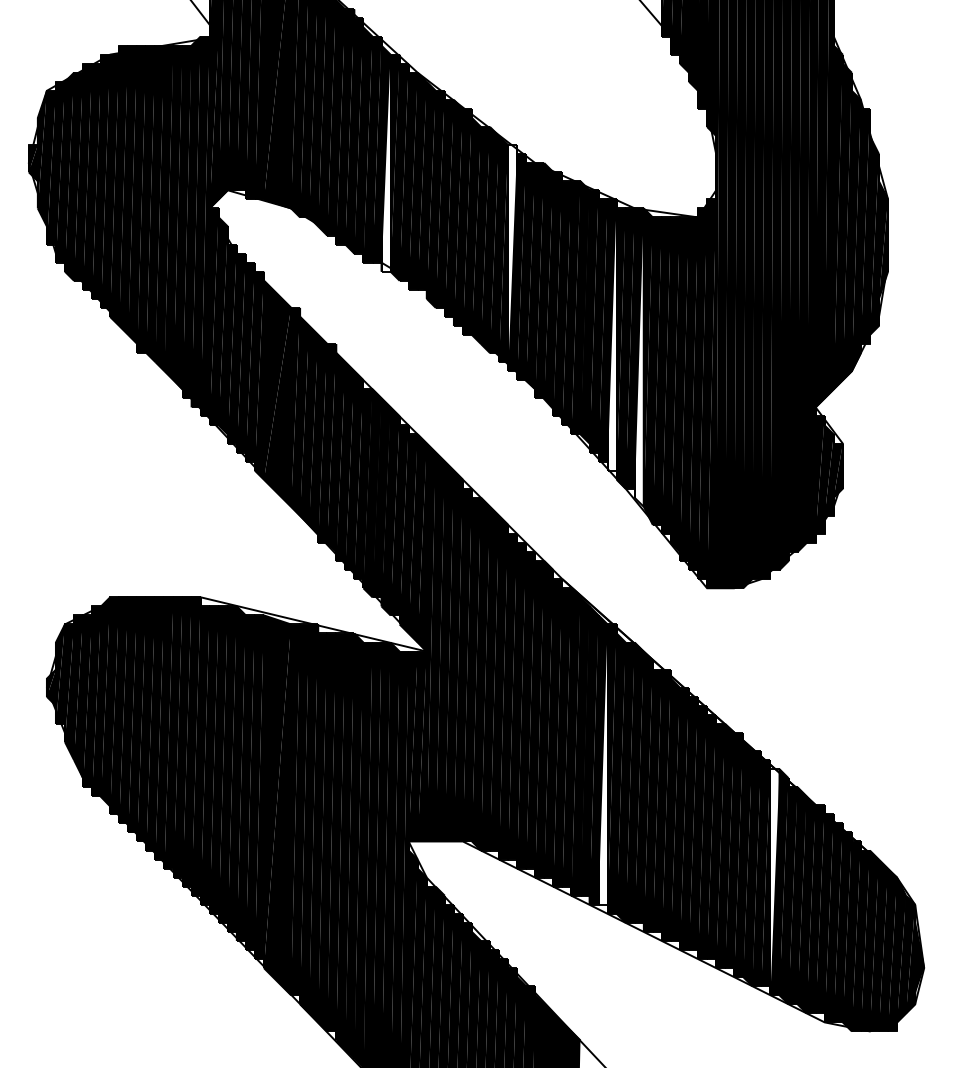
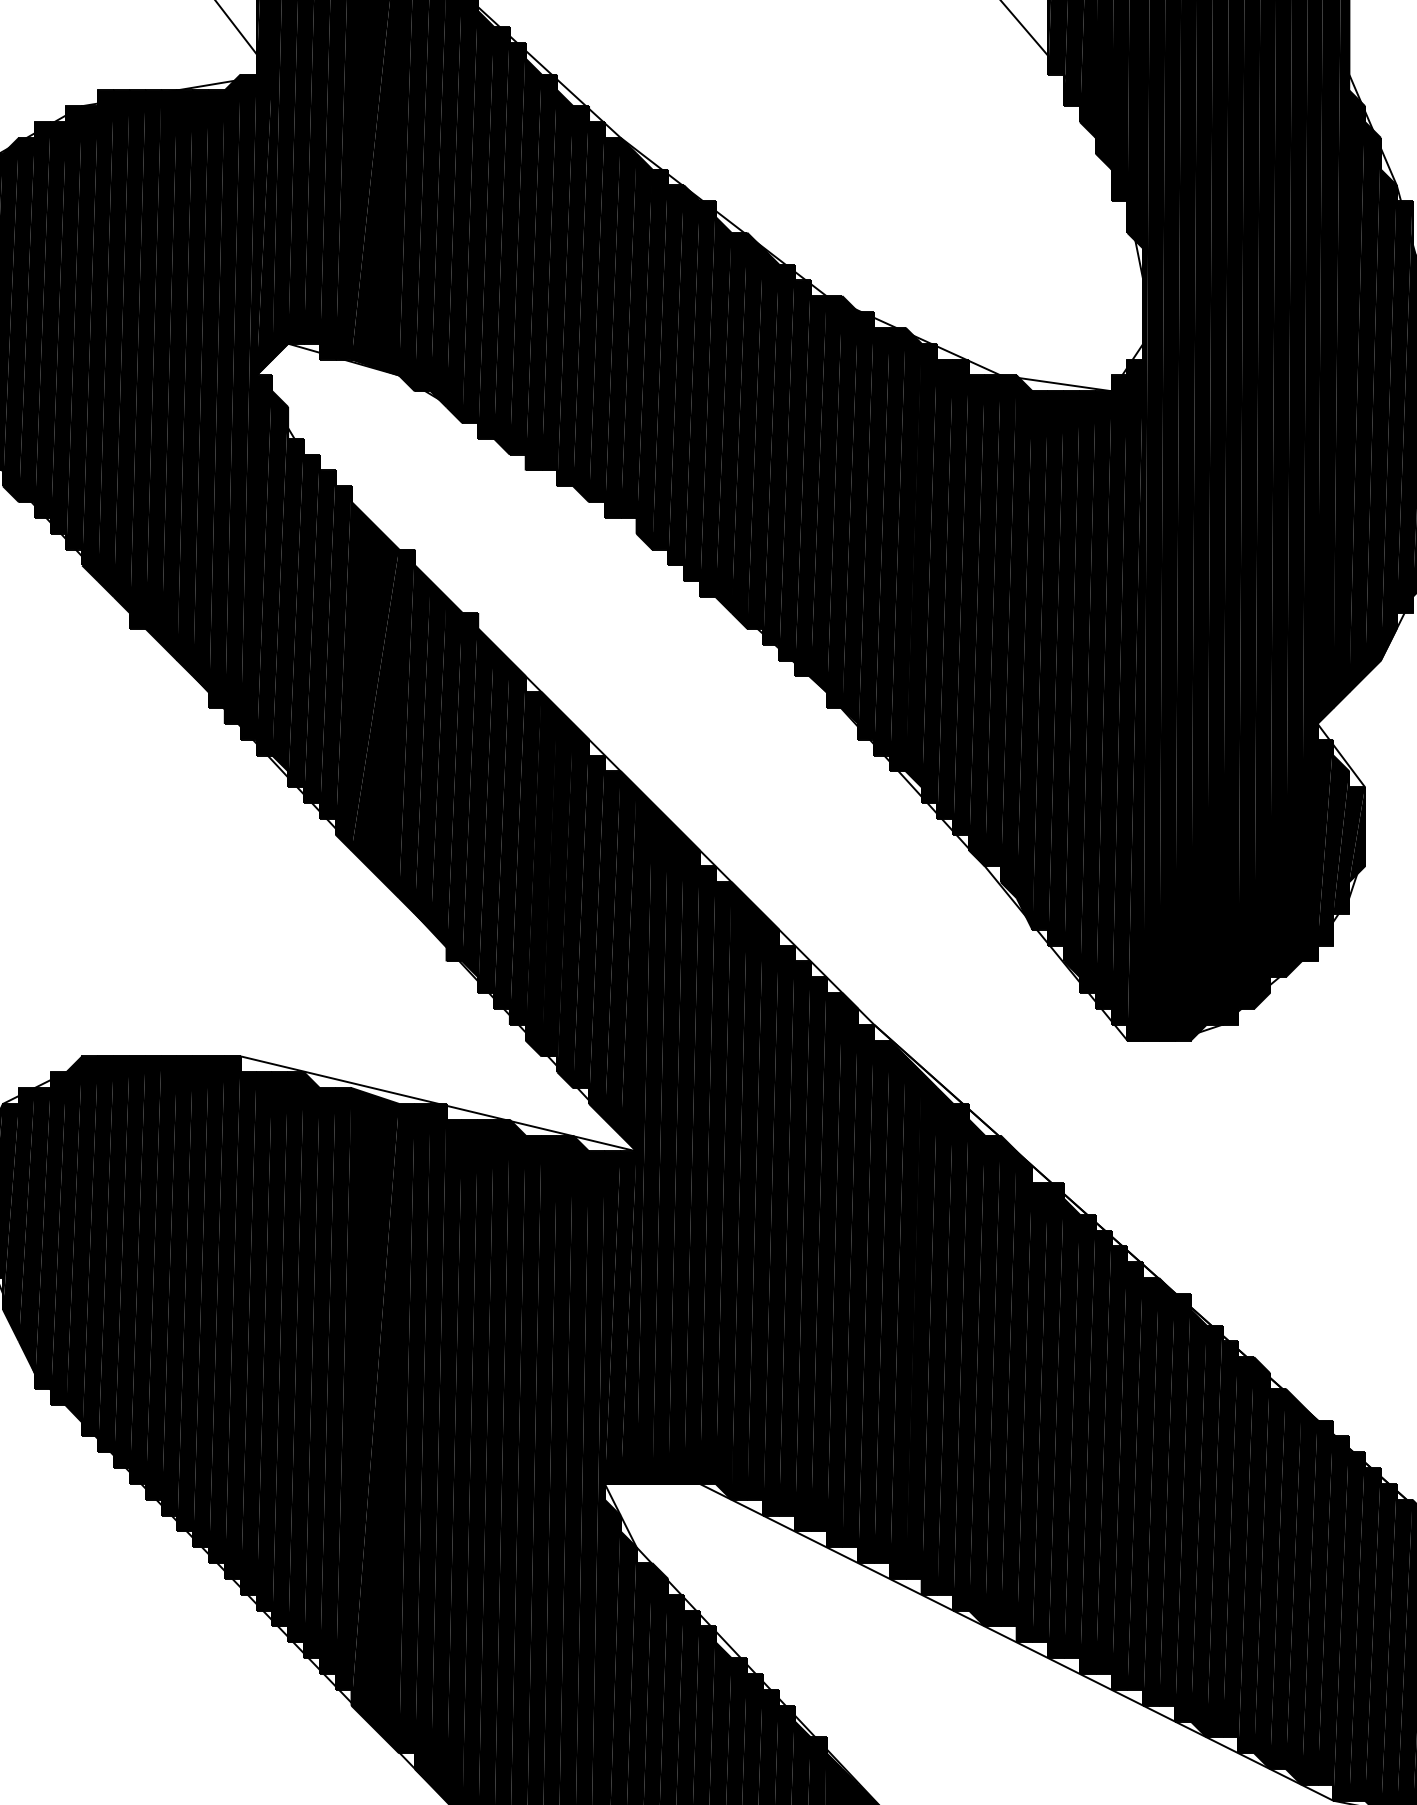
fill: (385, 162) -> (564, 295), added
fill: (512, 258) -> (786, 463), added
fill: (611, 334) -> (960, 596), added
fill: (638, 357) -> (1007, 636), added
fill: (602, 764) -> (944, 1349), added
fill: (774, 882) -> (1245, 1555), added

